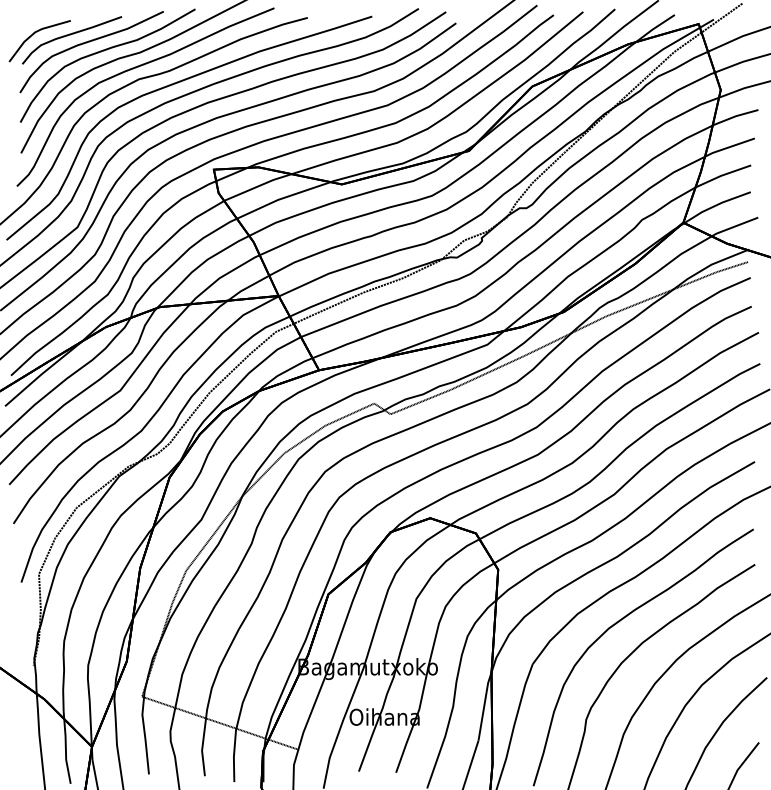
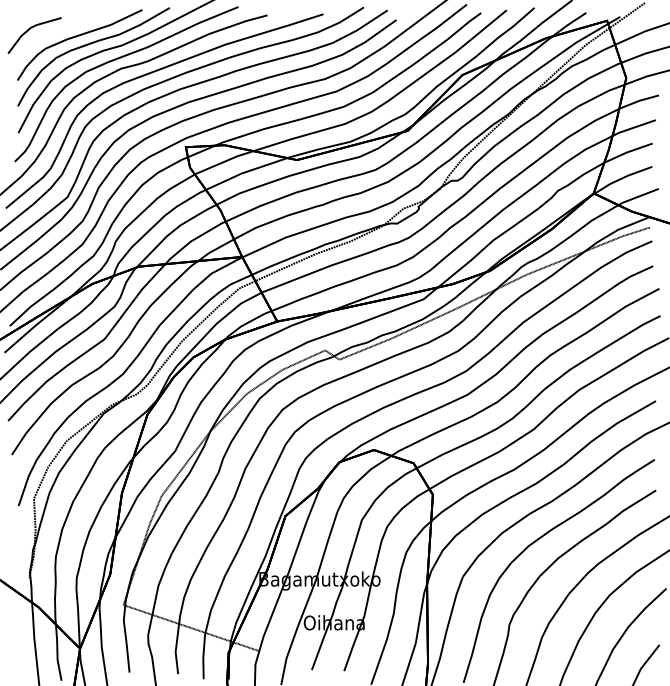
curve: (70, 35) -> (61, 30), removed

